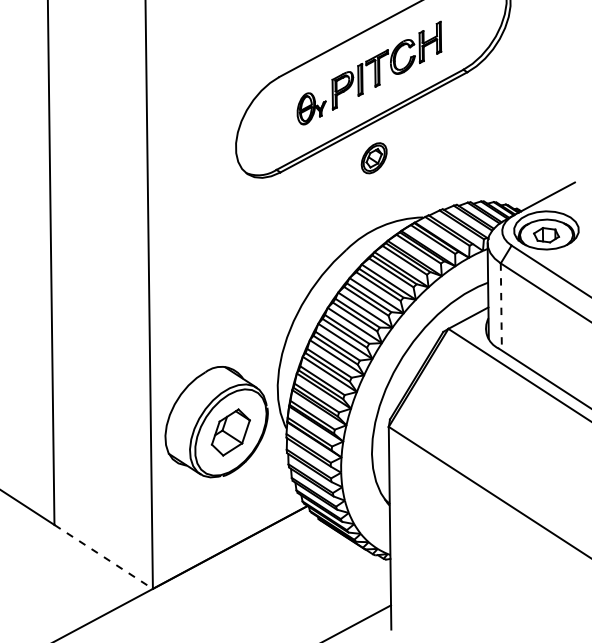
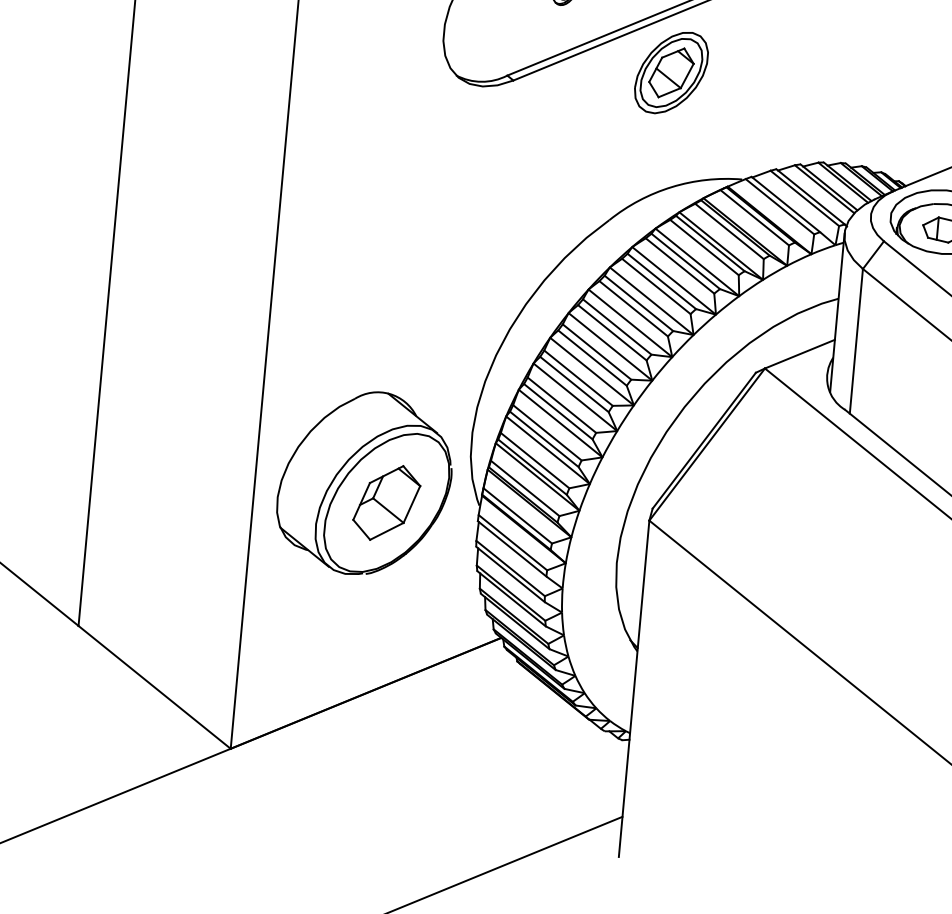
part: (373, 158) -> (669, 73), size x1.67
line: (501, 307) -> (856, 342), dashed -> solid
line: (103, 556) -> (154, 686), dashed -> solid

